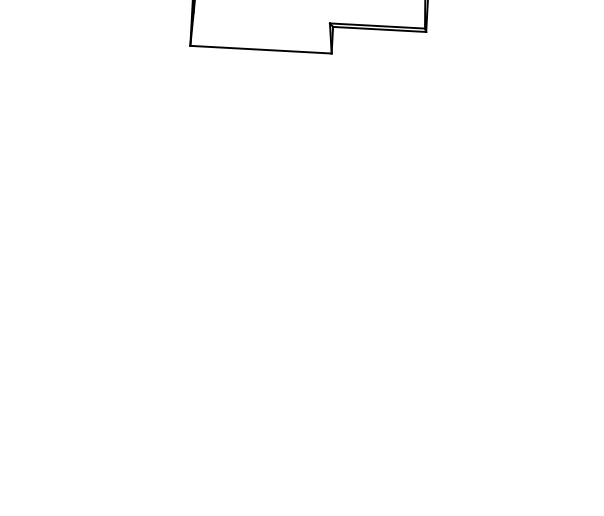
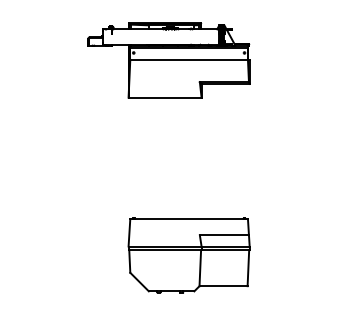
part: (289, 357) -> (188, 255), added

